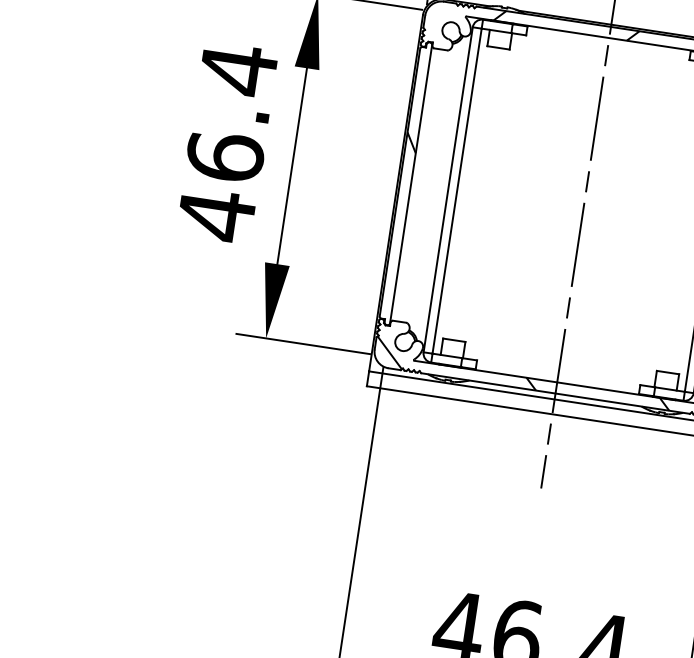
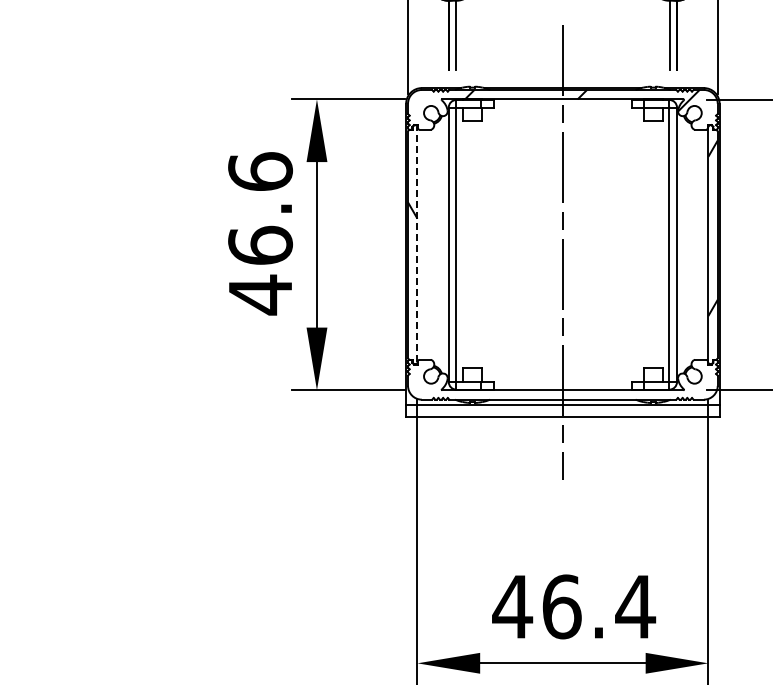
text: (238, 69) -> (260, 171), 46.4 -> 46.6
line: (411, 183) -> (417, 244), solid -> dashed
hatch: (523, 372) -> (533, 386), removed

